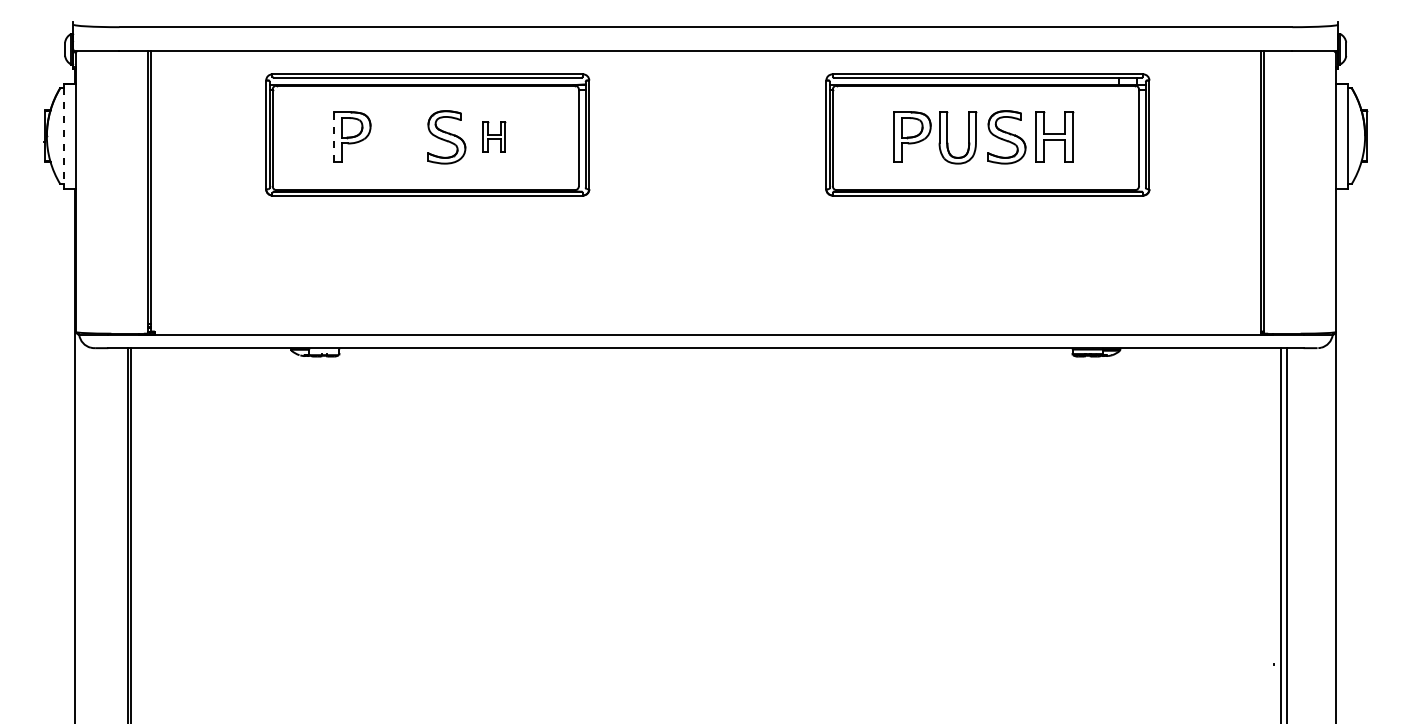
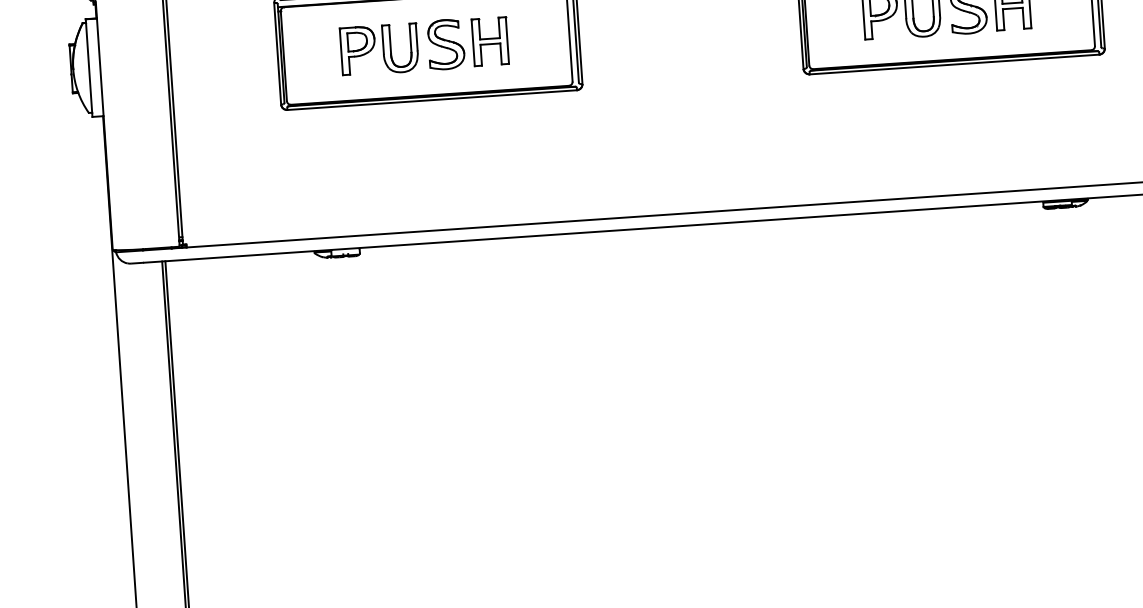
line: (63, 136) -> (88, 68), dashed -> solid
line: (334, 136) -> (341, 50), dashed -> solid
part: (494, 136) -> (490, 40), size x1.67
part: (387, 137) -> (390, 48), added

